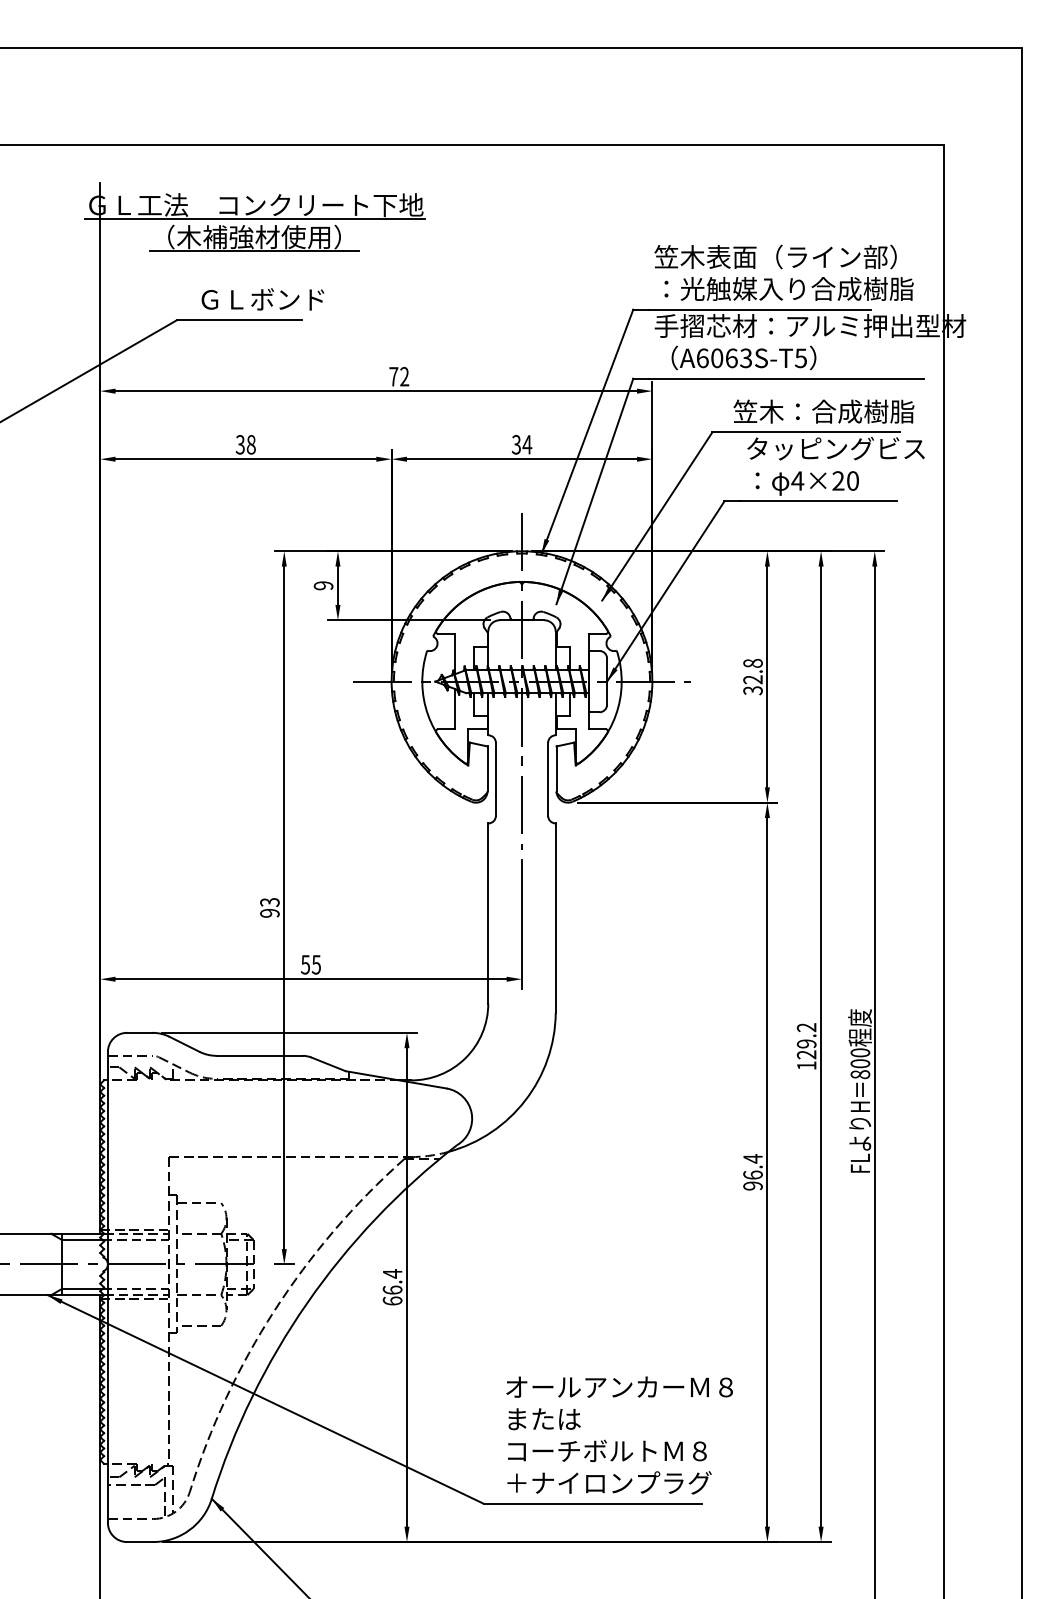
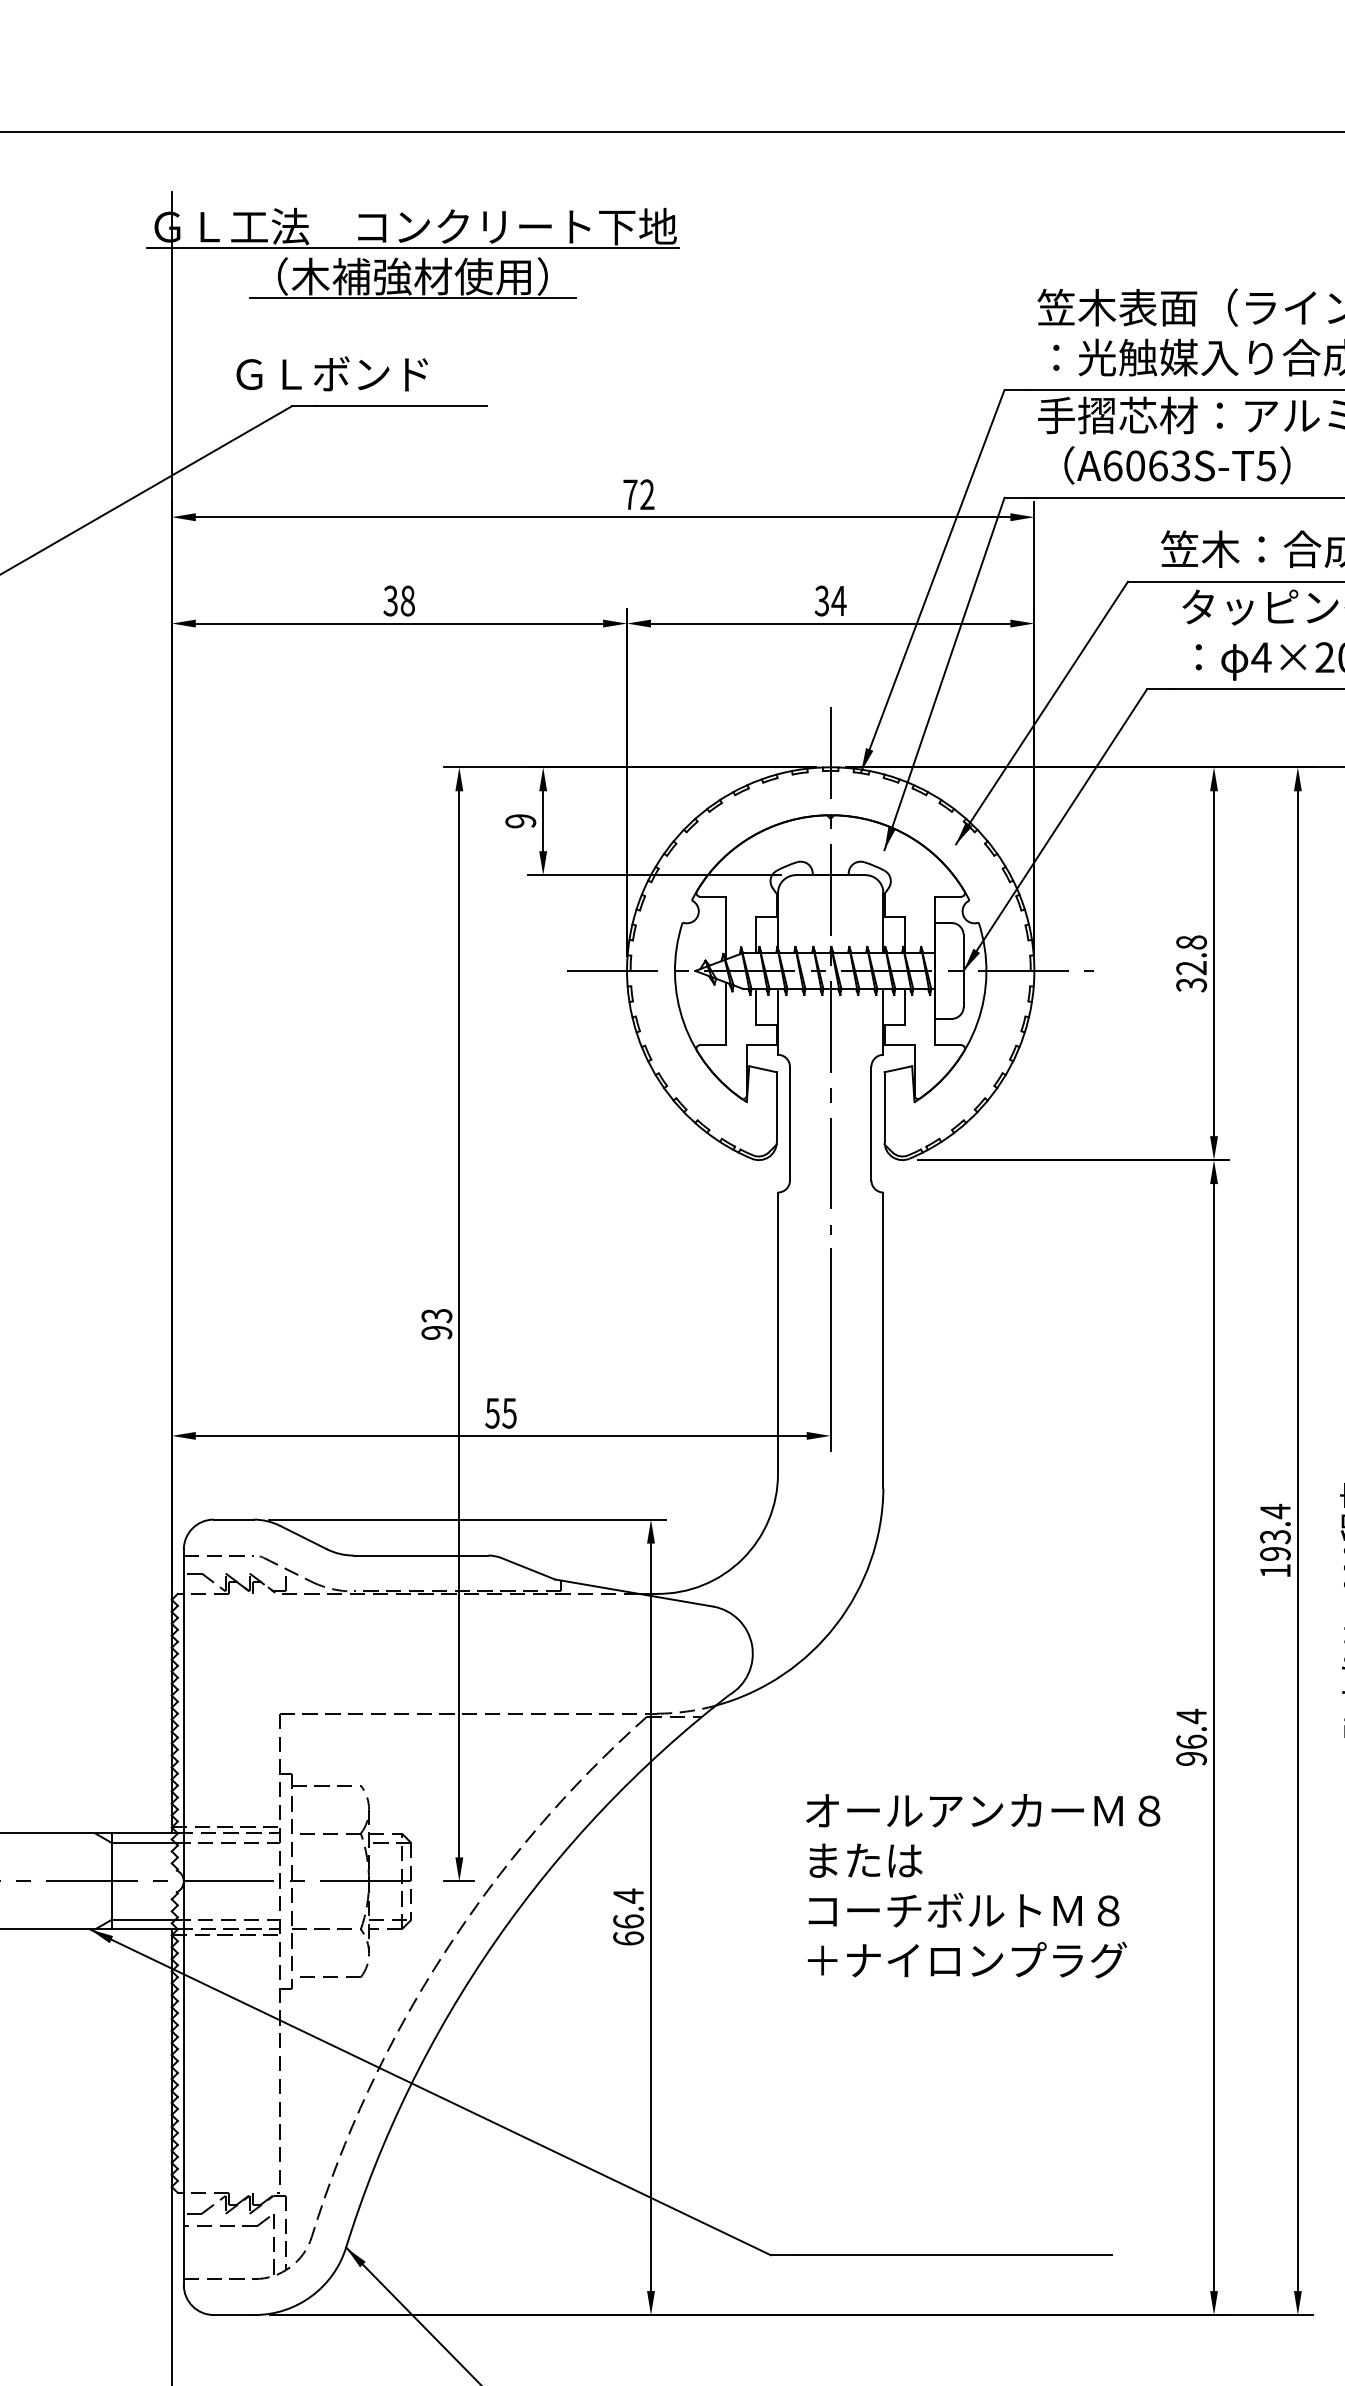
text: (262, 299) -> (331, 374), moved
text: (806, 1040) -> (1275, 1531), 129.2 -> 193.4
text: (619, 1435) -> (982, 1886), moved

